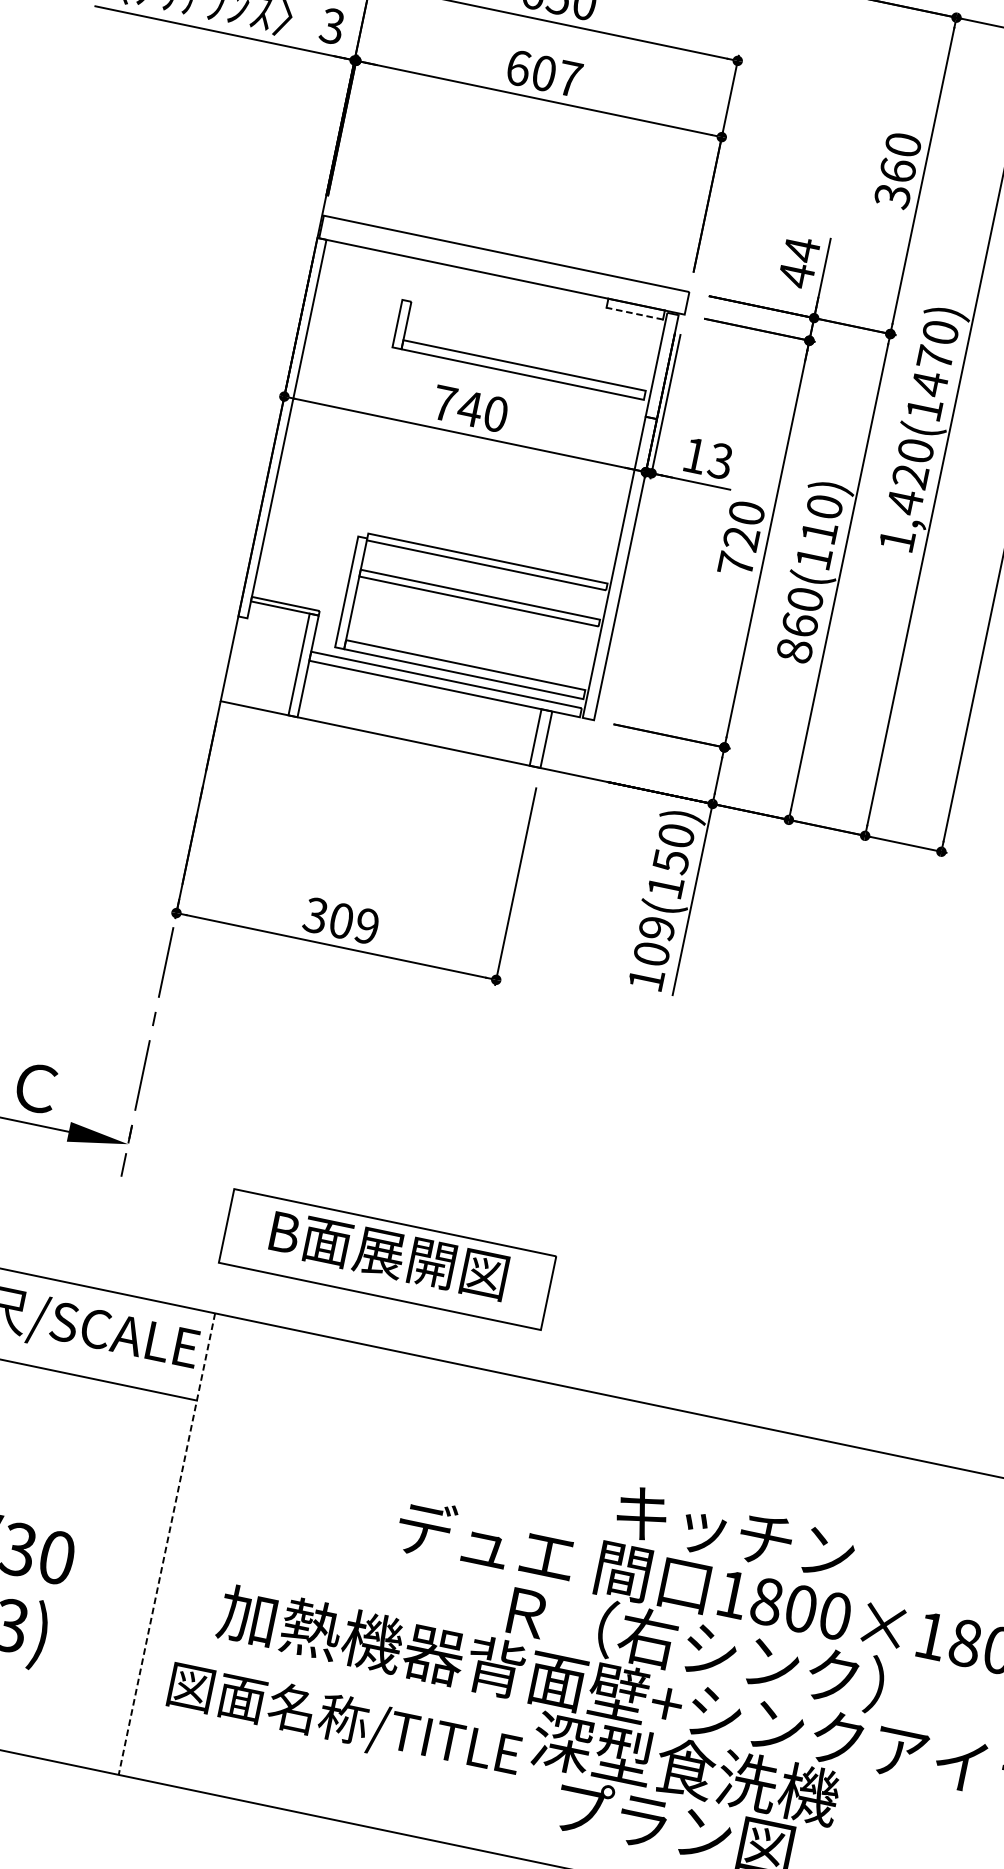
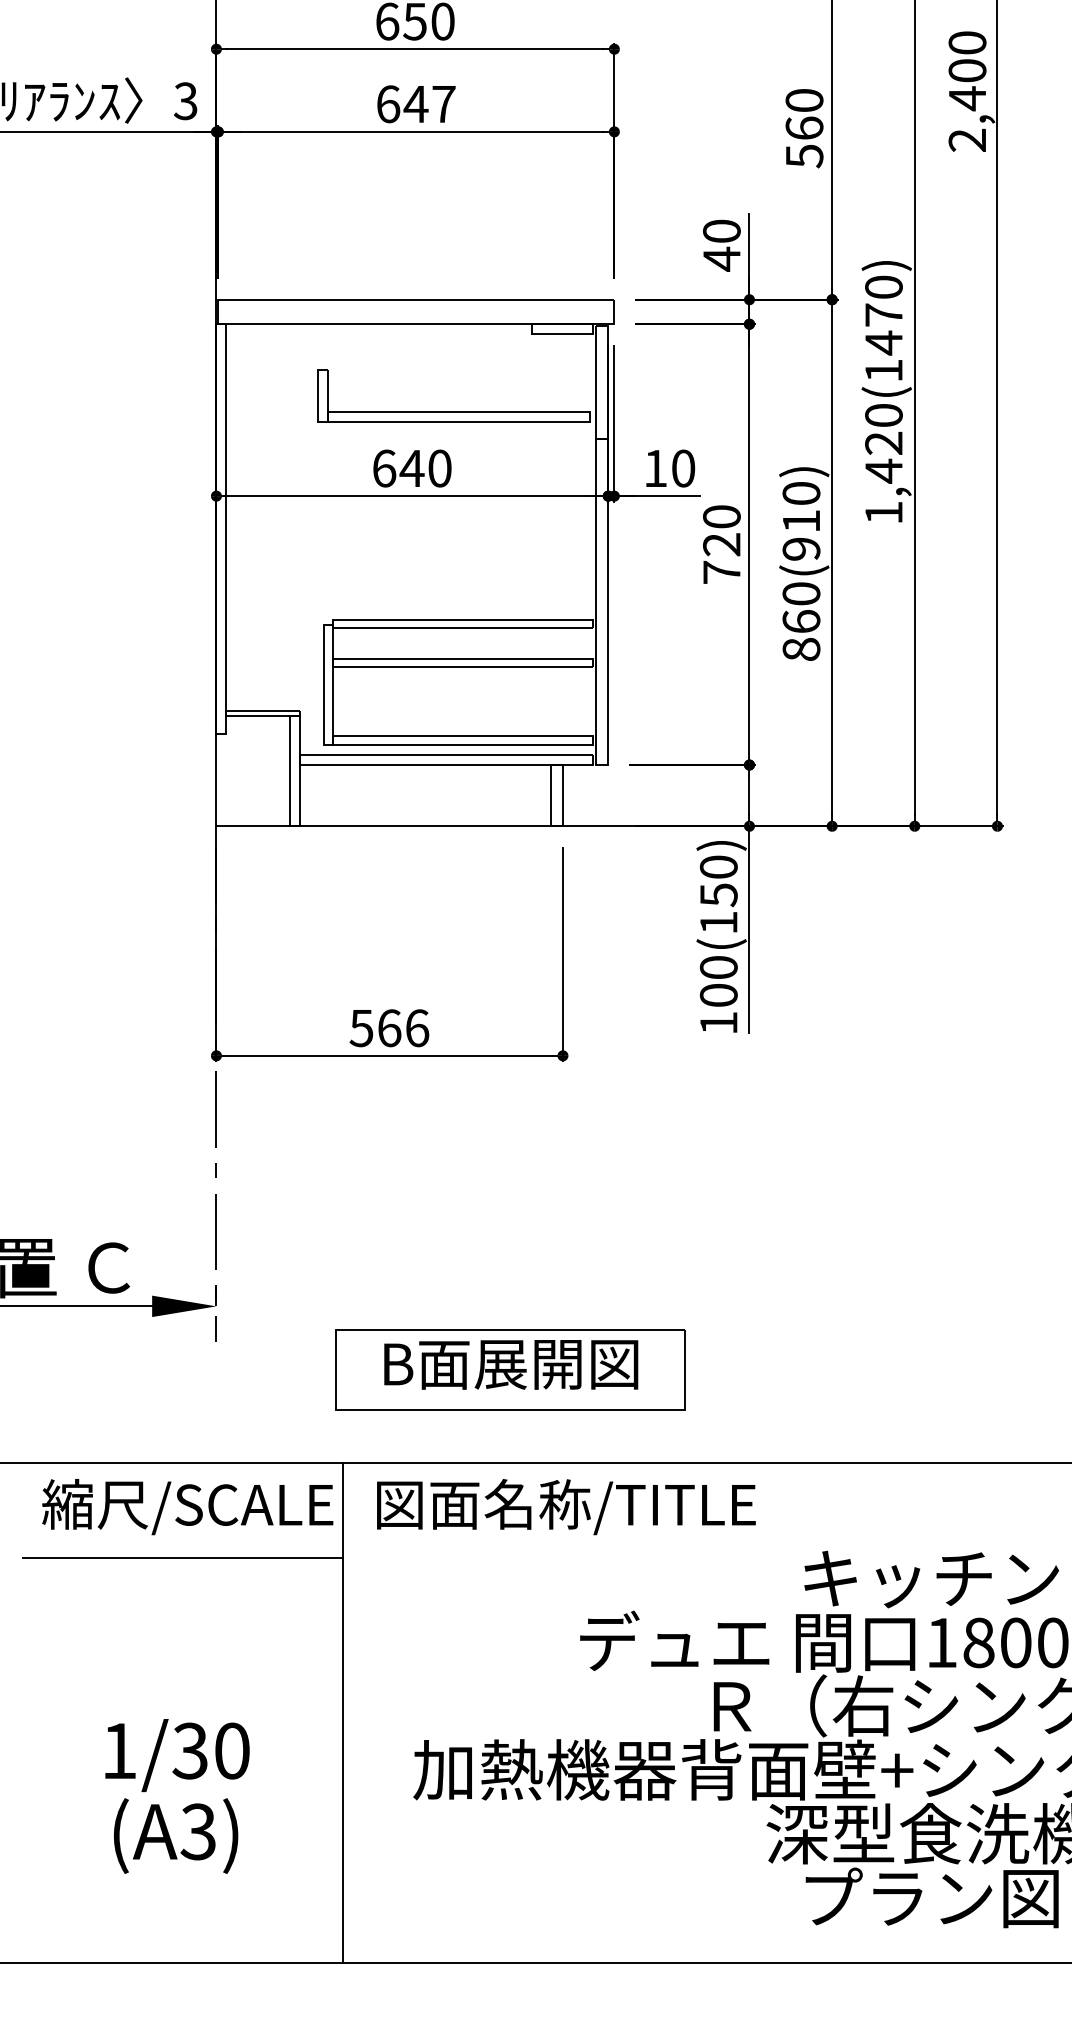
text: (543, 73) -> (415, 104), 607 -> 647
text: (892, 195) -> (804, 155), 360 -> 560
text: (801, 249) -> (721, 231), 44 -> 40
line: (634, 314) -> (562, 334), dashed -> solid
text: (444, 403) -> (384, 468), 740 -> 640
text: (720, 461) -> (683, 468), 13 -> 10
text: (813, 558) -> (801, 549), 860(110) -> 860(910)
text: (341, 921) -> (389, 1028), 309 -> 566
text: (656, 928) -> (718, 967), 109(150) -> 100(150)
line: (166, 1544) -> (343, 1713), dashed -> solid
text: (344, 1722) -> (566, 1507), moved

